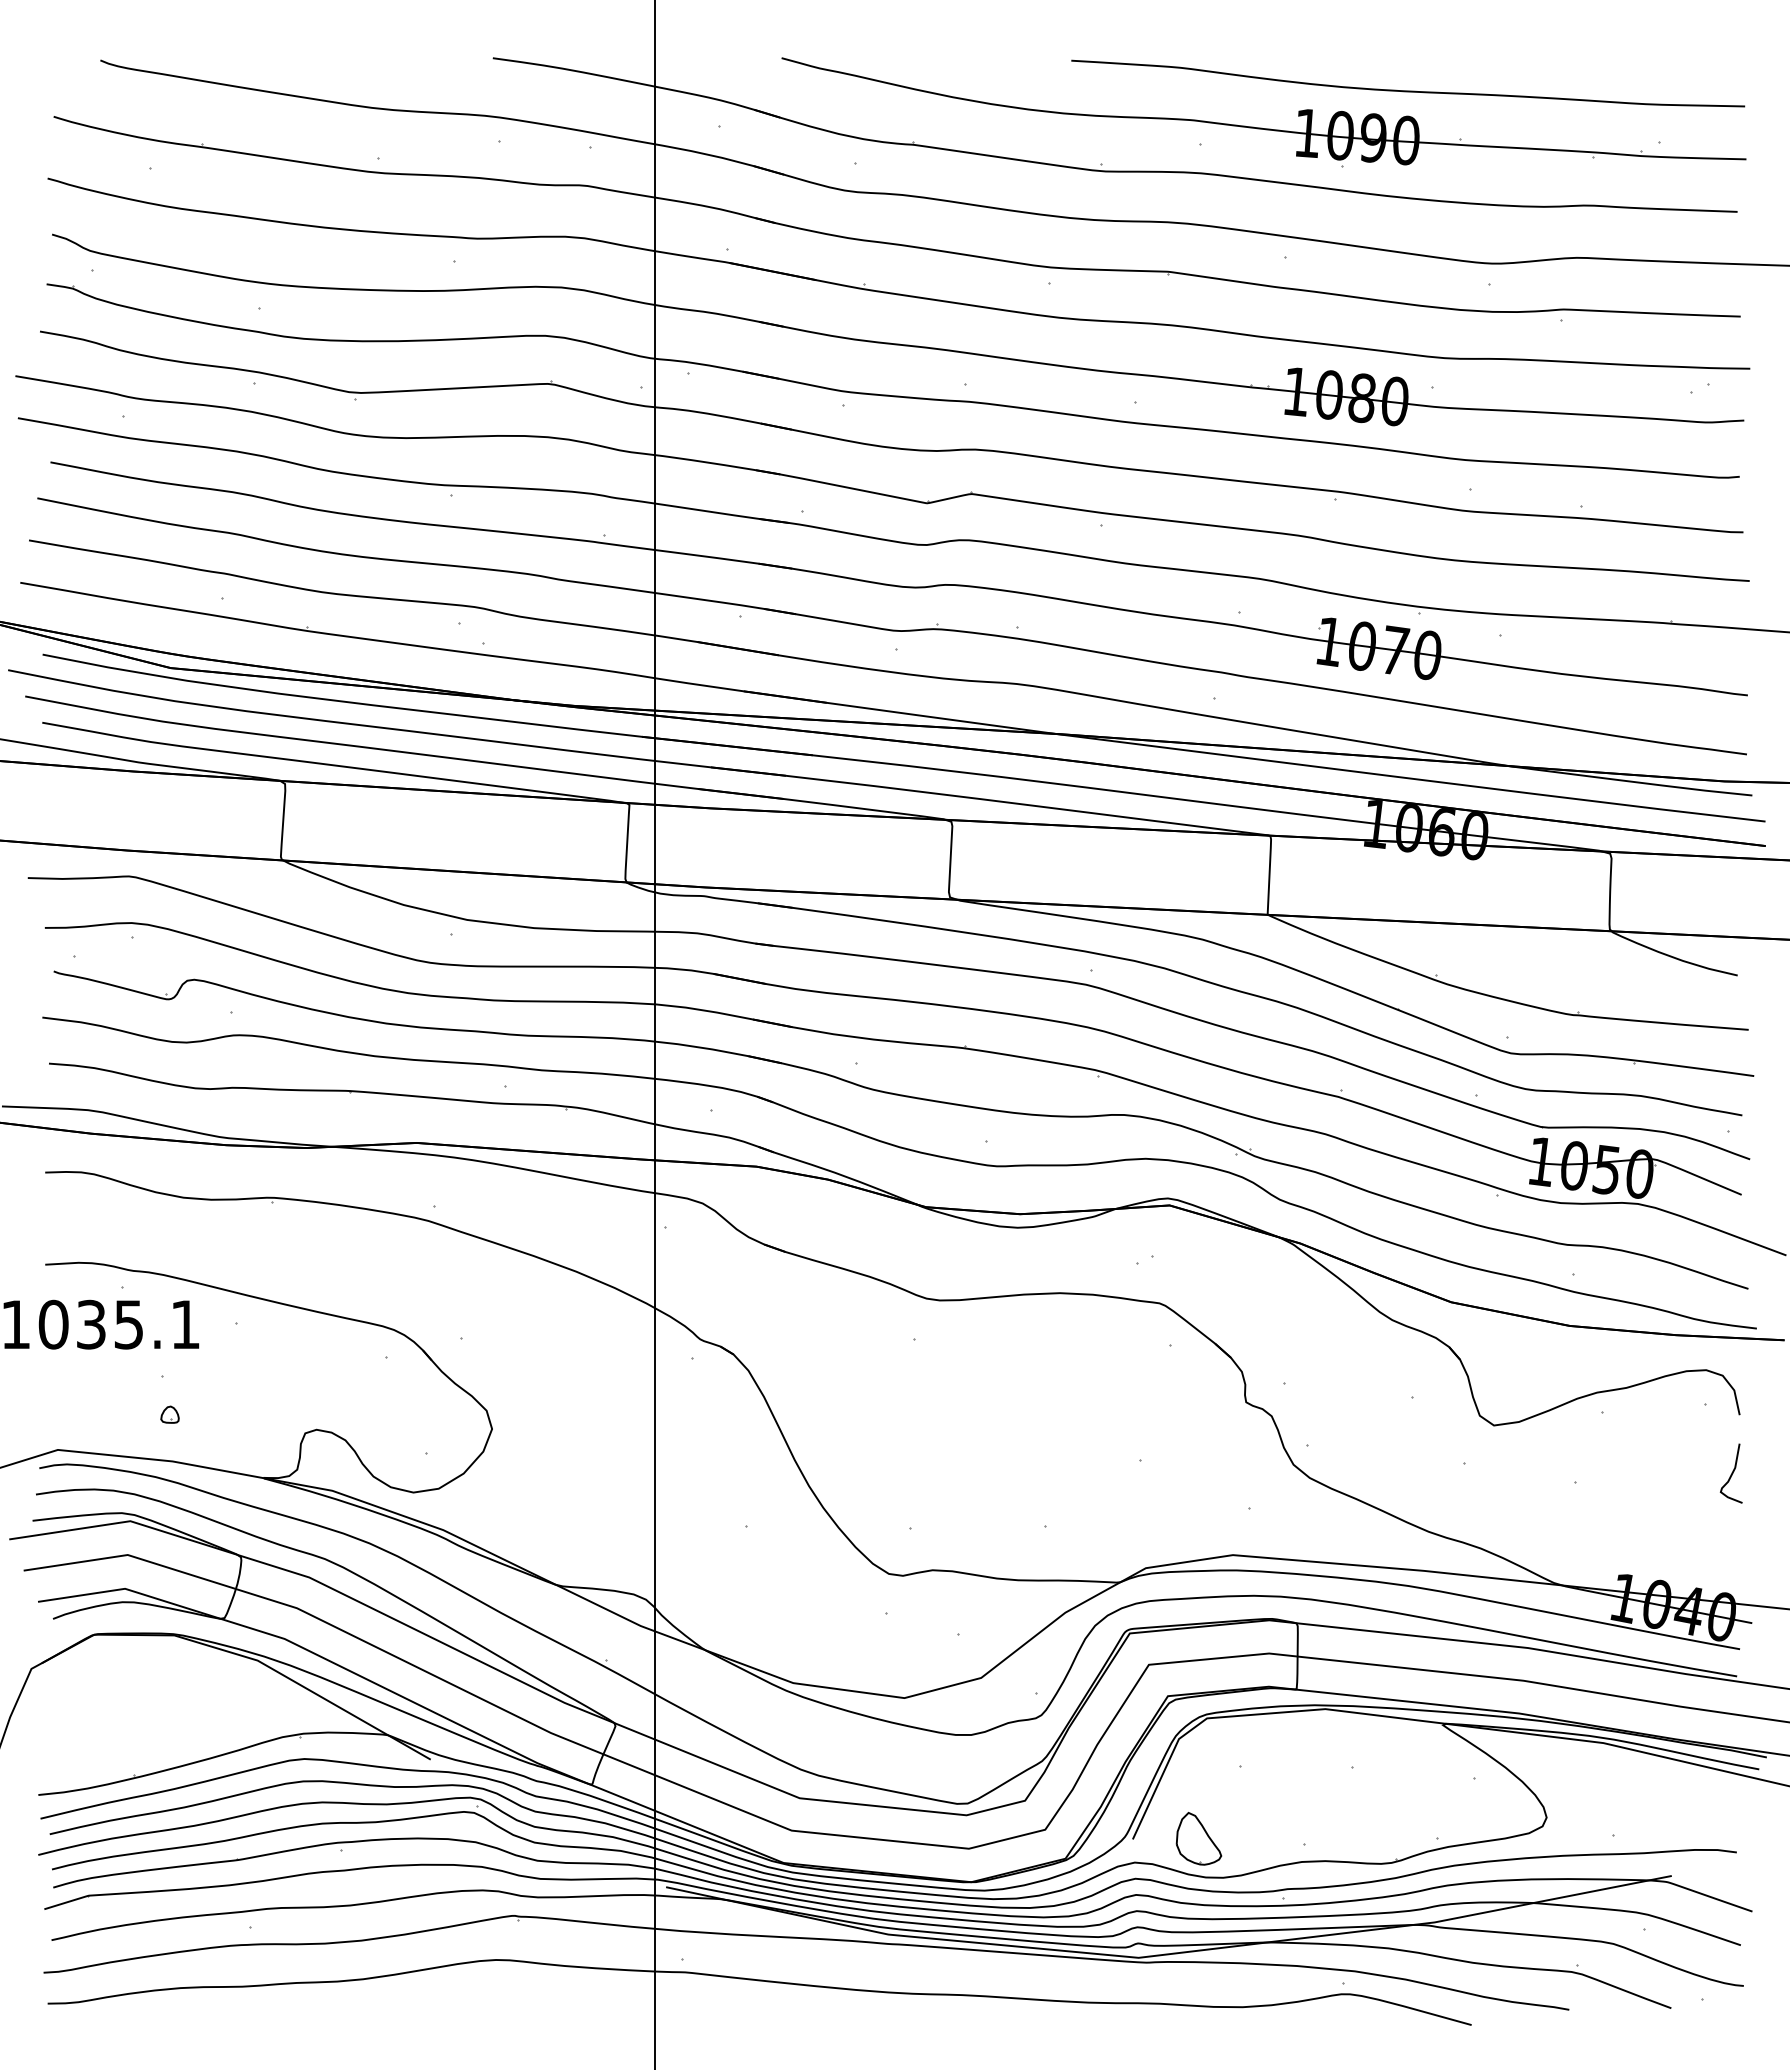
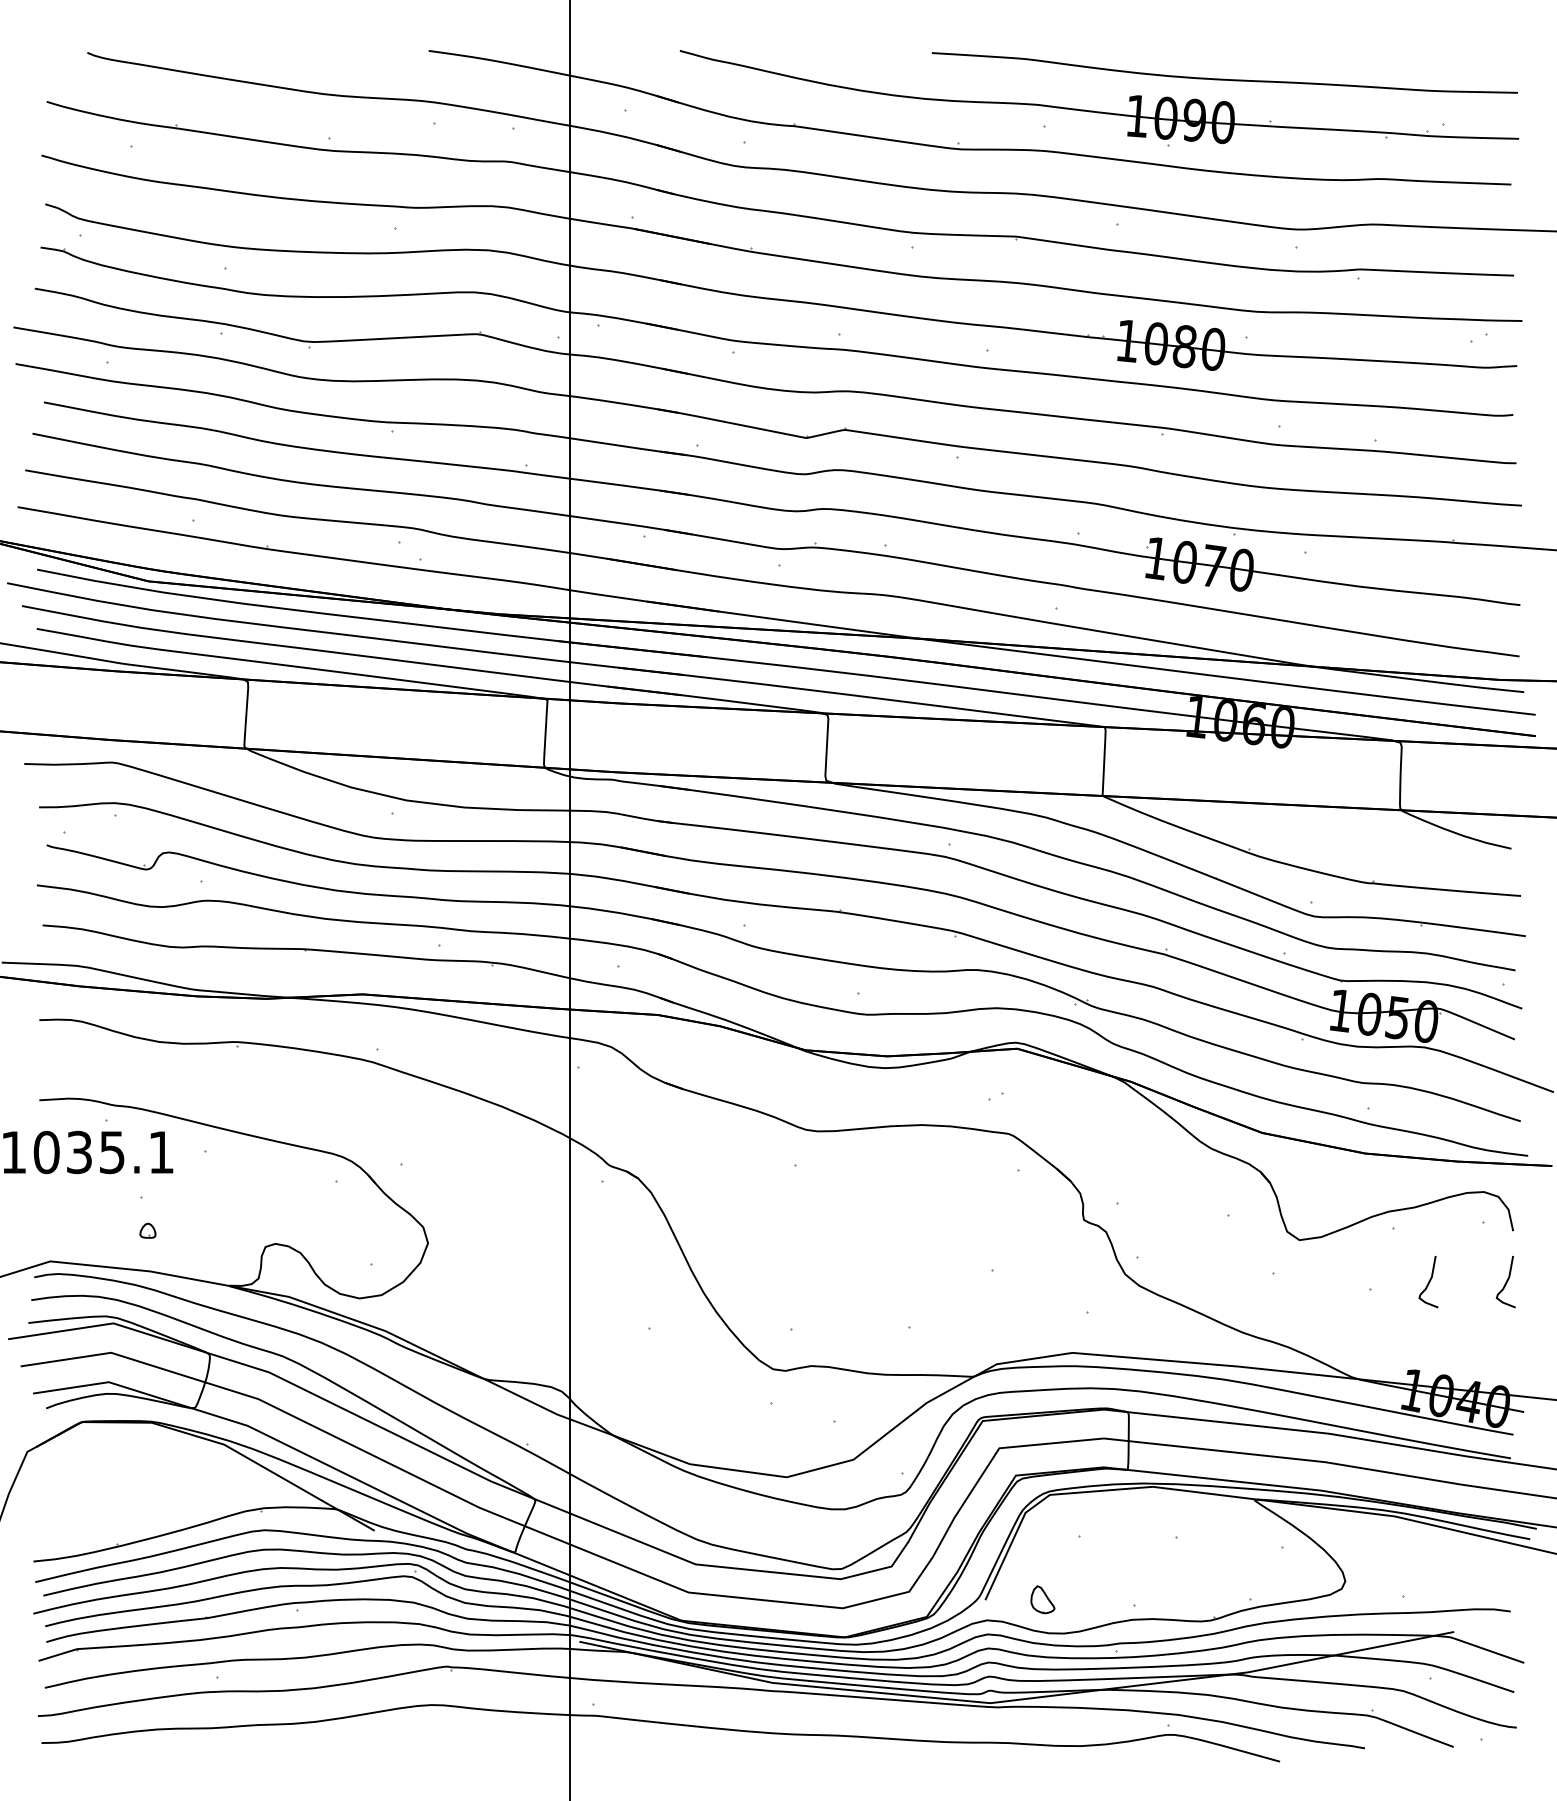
curve: (1642, 1473) -> (1428, 1281), added
part: (1198, 1838) -> (1042, 1599), size x0.6

